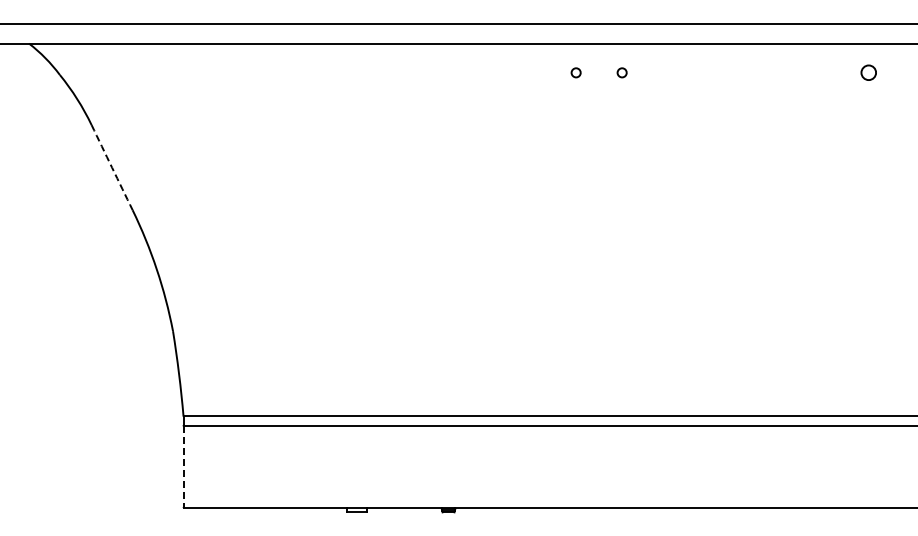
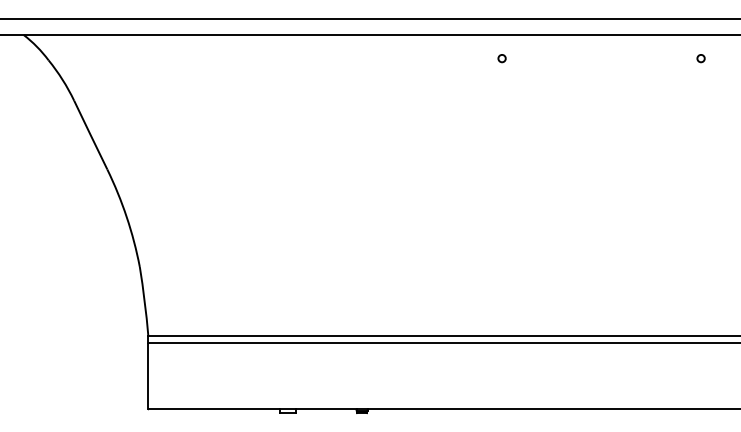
circle: (575, 72) -> (464, 58), removed
circle: (868, 72) -> (700, 58), size x0.62
arc: (112, 167) -> (91, 134), dashed -> solid
line: (183, 467) -> (148, 376), dashed -> solid

